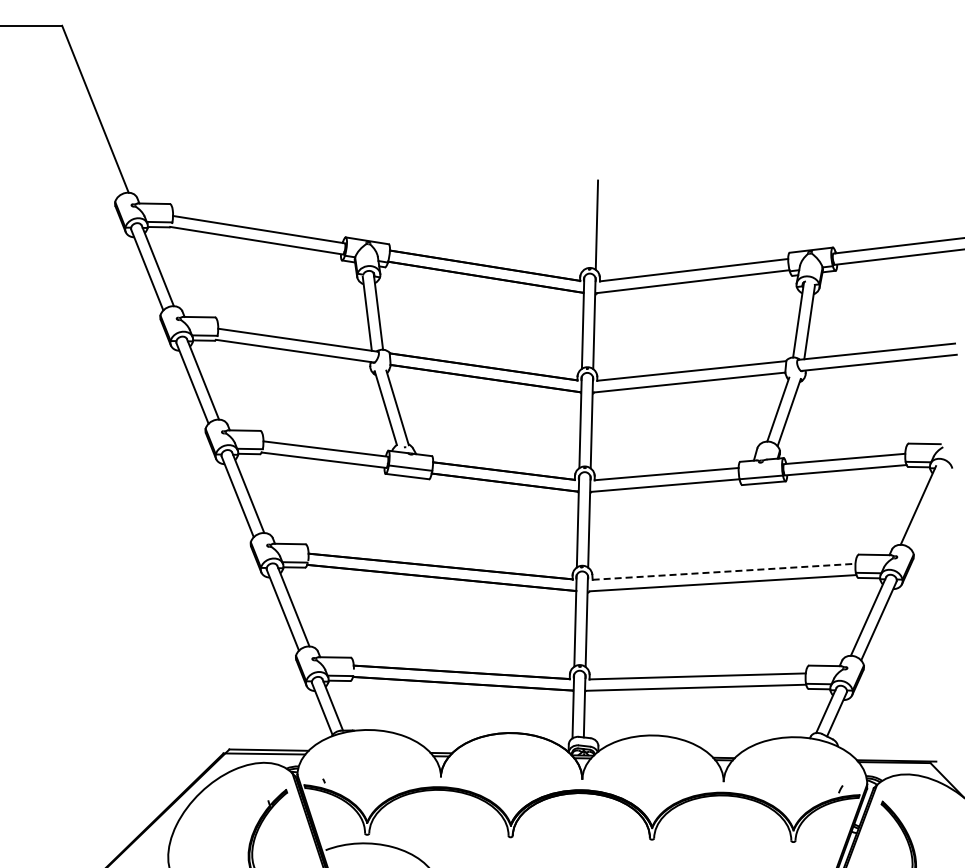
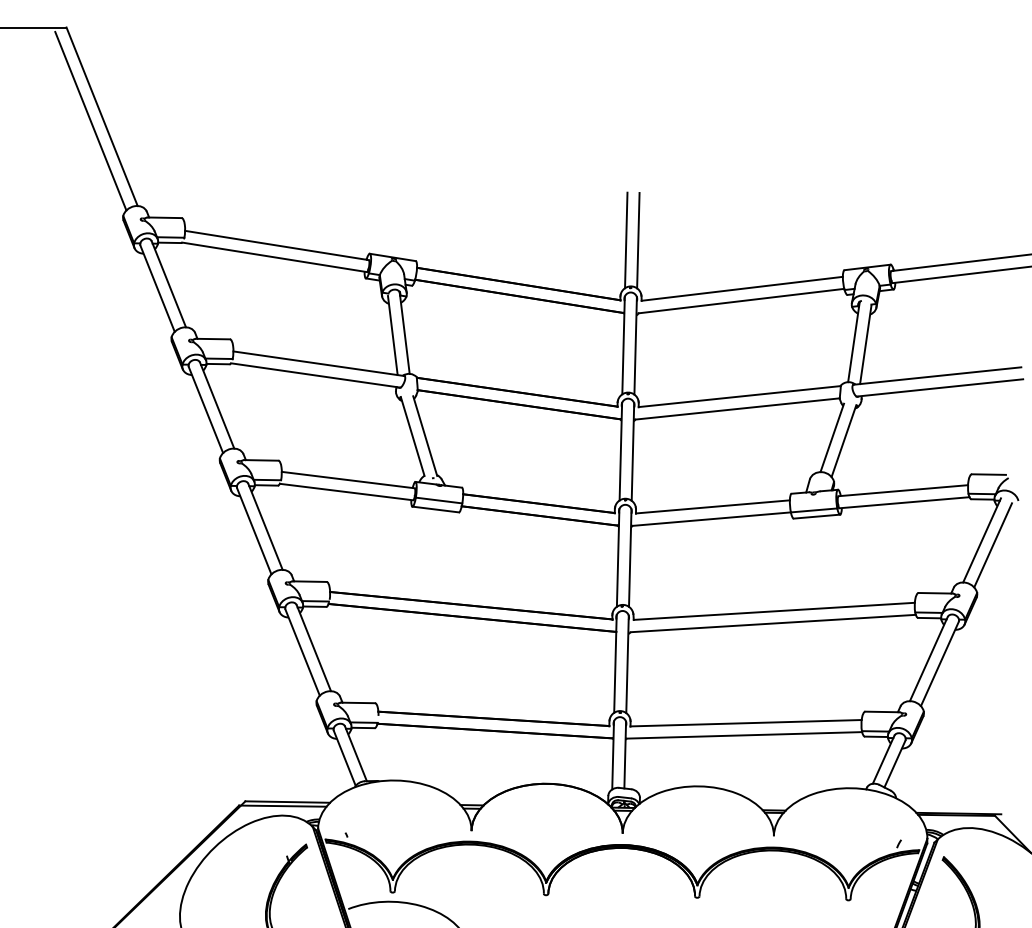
line: (84, 112) -> (90, 120), added
line: (585, 224) -> (626, 239), added
line: (928, 509) -> (992, 544), added
line: (724, 571) -> (774, 611), dashed -> solid

